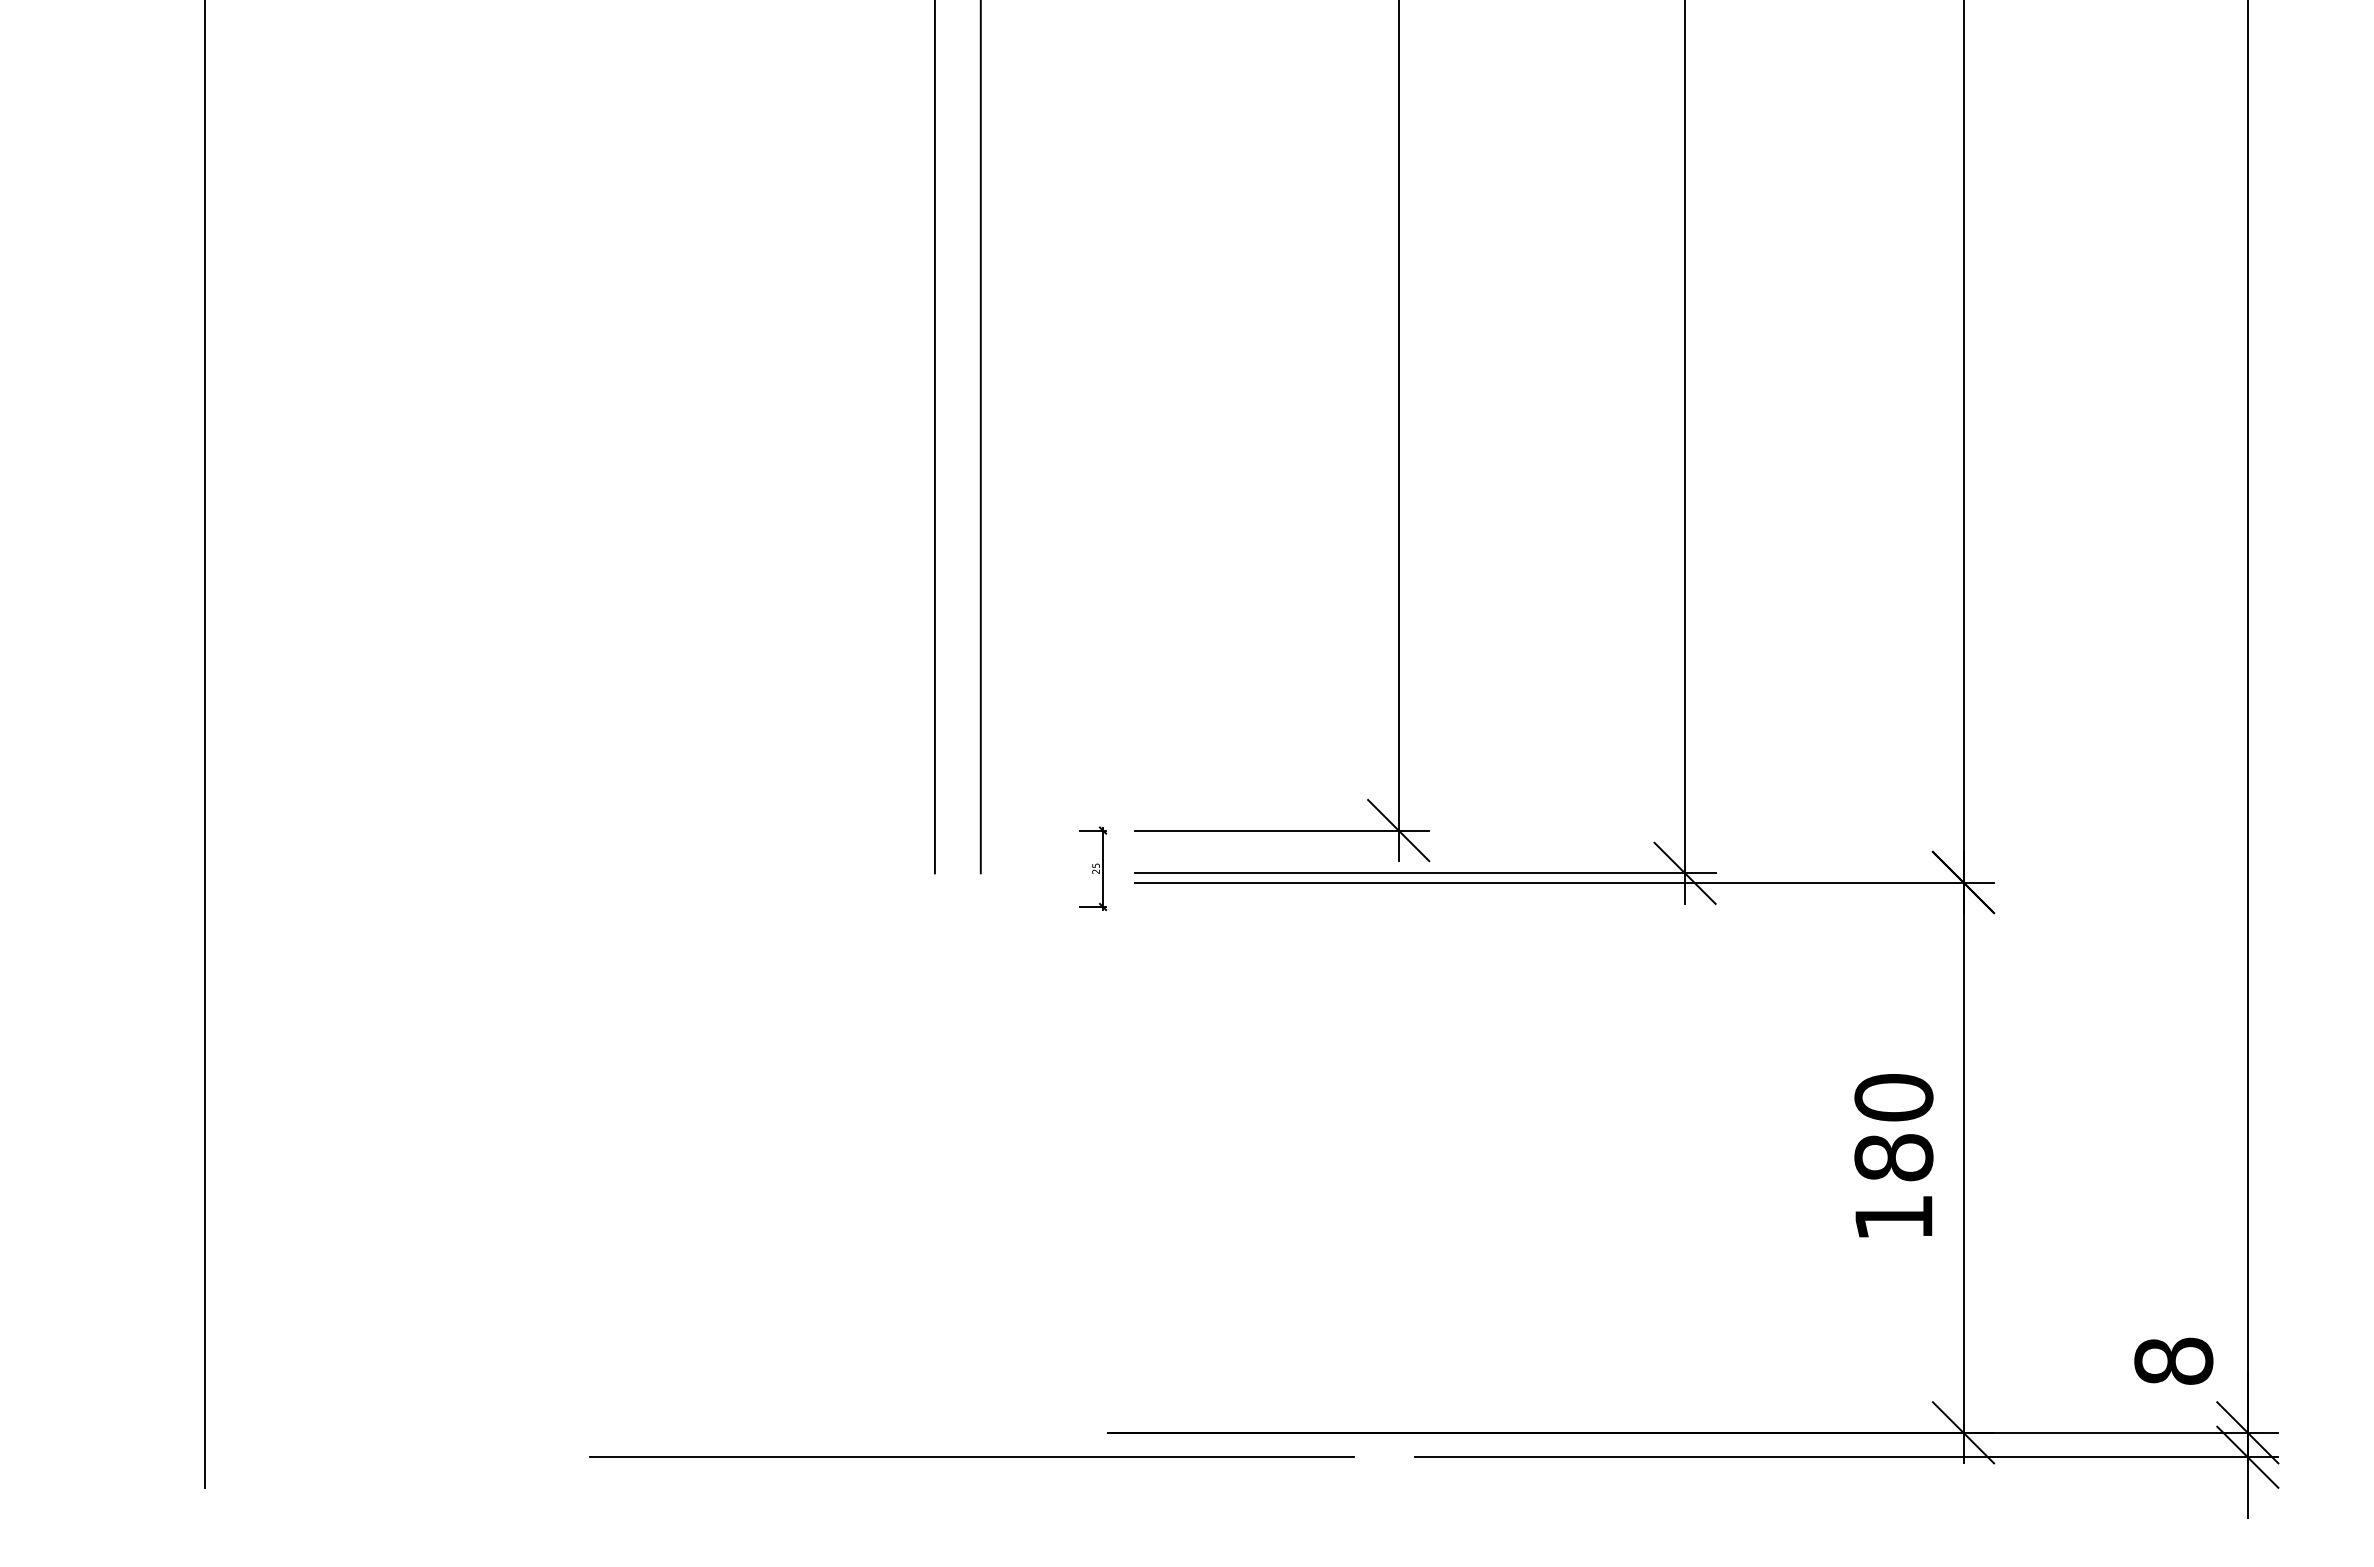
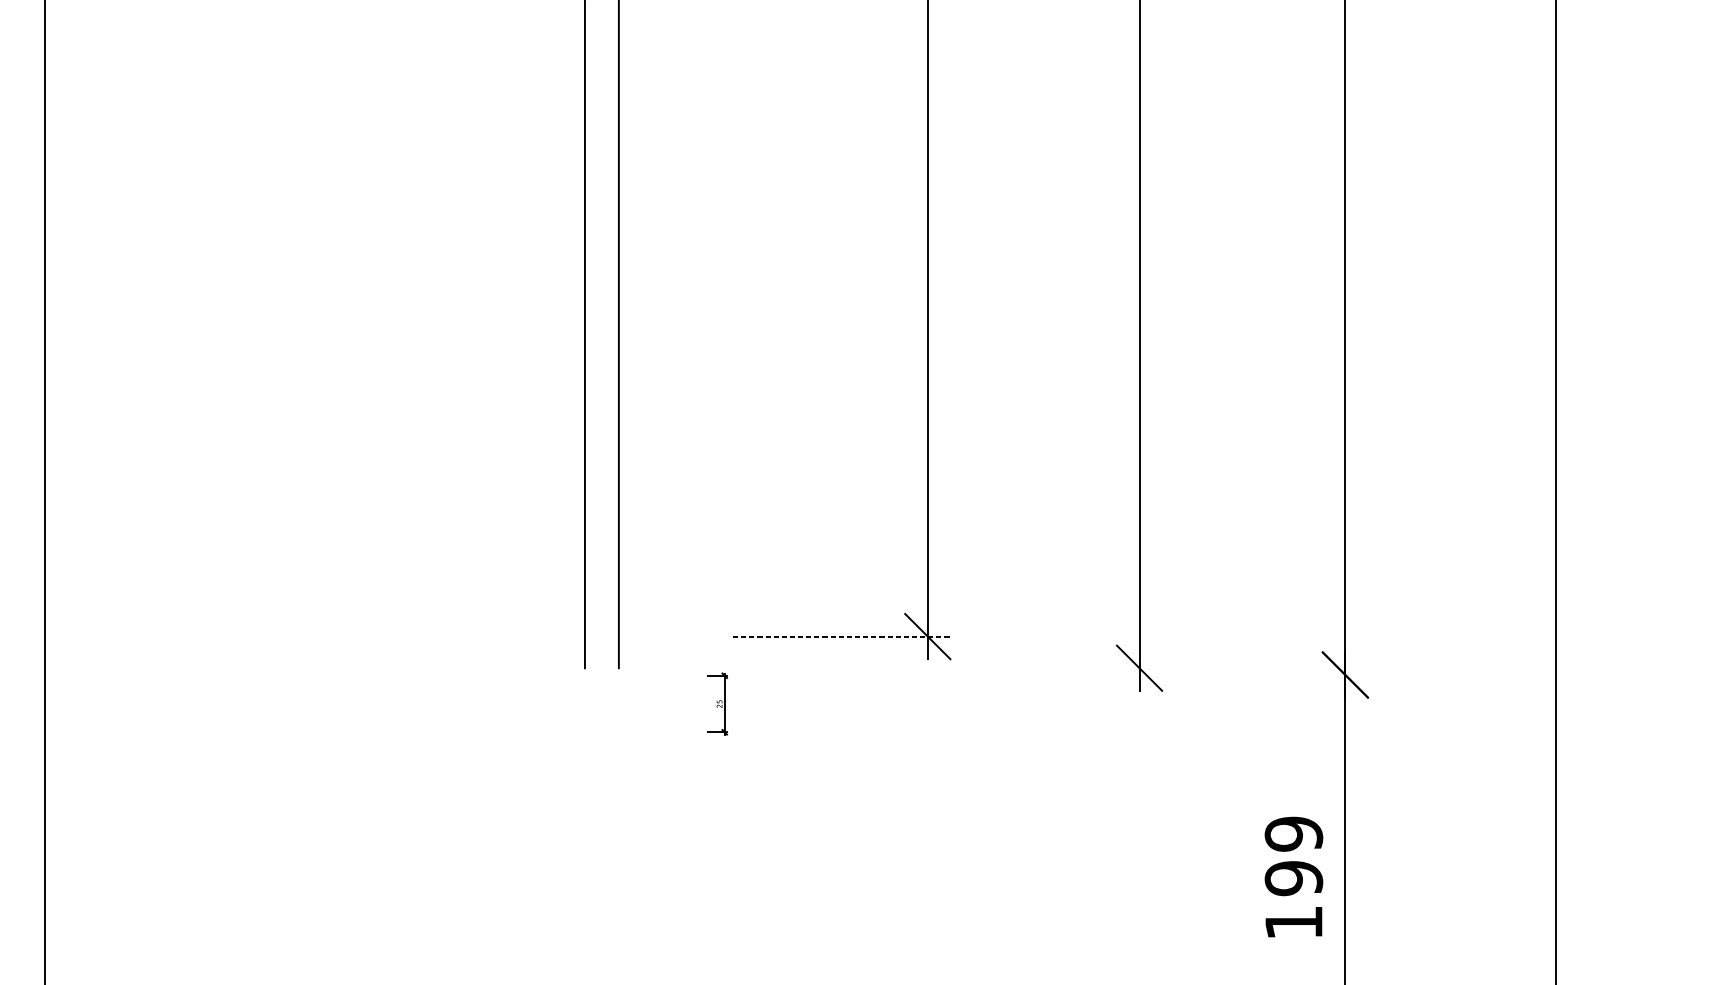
line: (1282, 830) -> (841, 636), solid -> dashed
part: (1093, 868) -> (717, 703), moved
line: (1425, 873) -> (947, 668), removed
line: (1564, 882) -> (1050, 674), removed
text: (1893, 1127) -> (1293, 856), 180 -> 199

